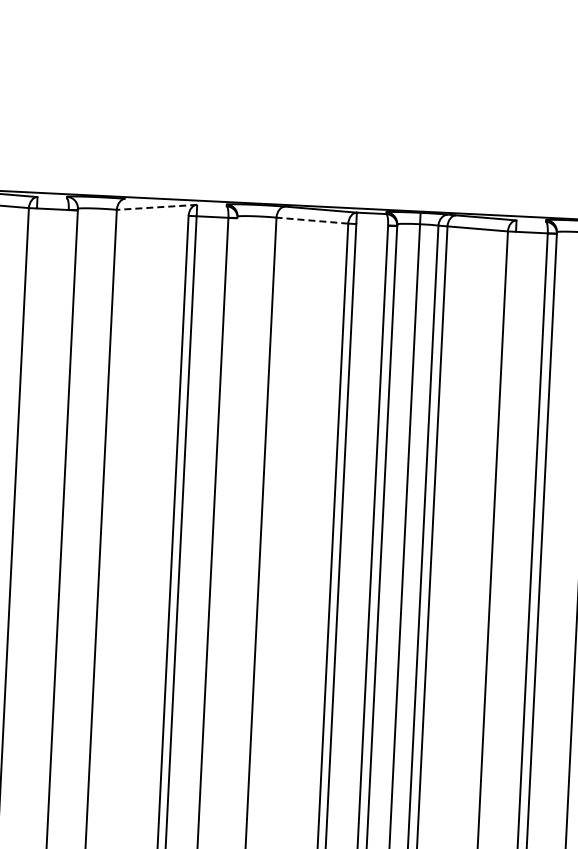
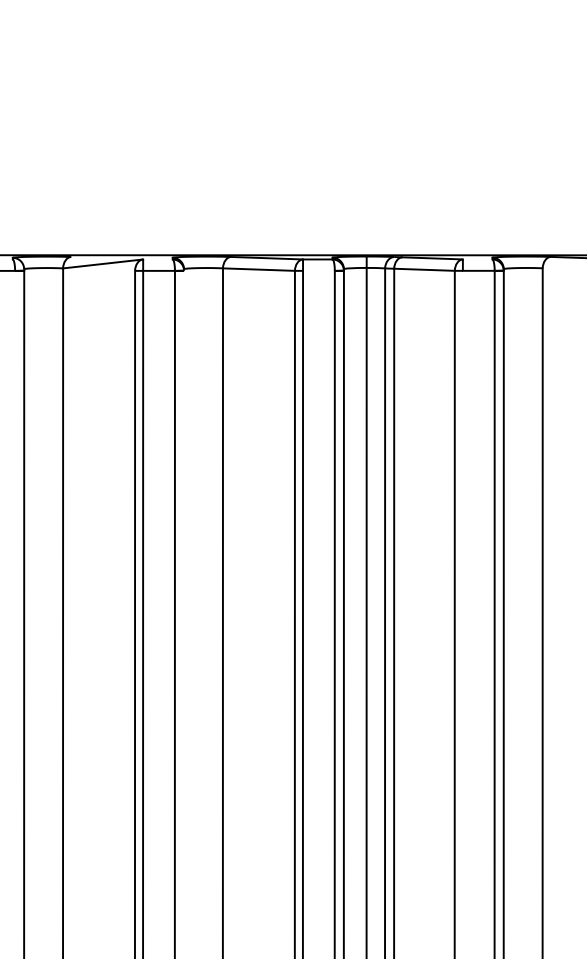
line: (156, 207) -> (102, 264), dashed -> solid
line: (311, 220) -> (258, 269), dashed -> solid

